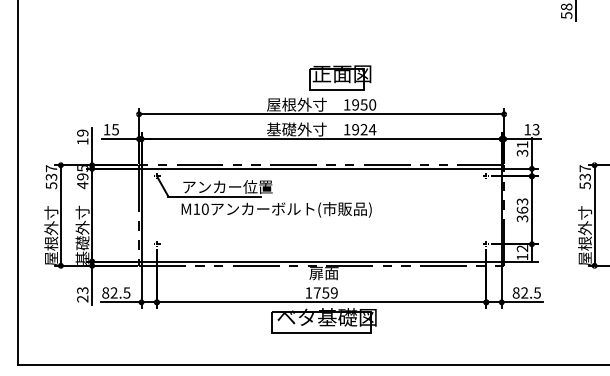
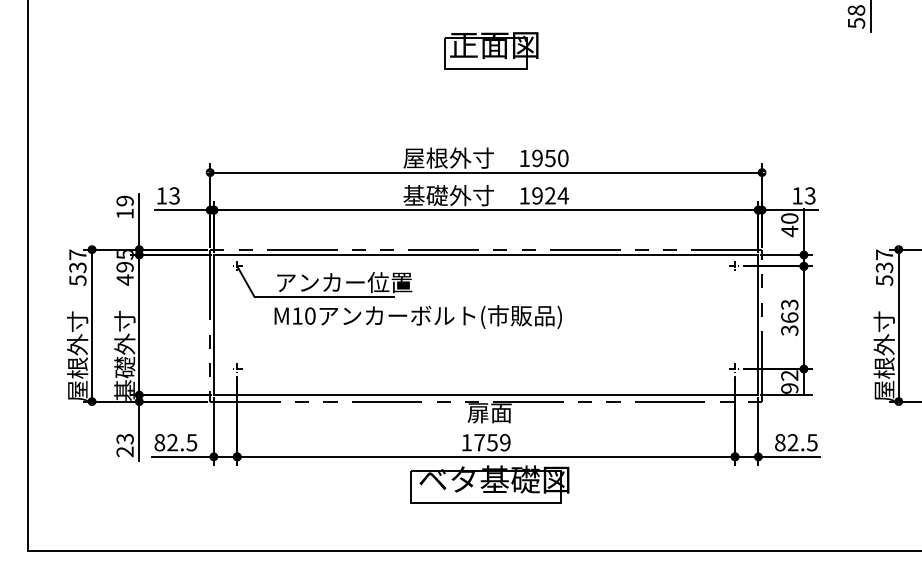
part: (340, 77) -> (491, 50), moved
text: (115, 129) -> (174, 195), 15 -> 13
text: (522, 149) -> (789, 225), 31 -> 40
text: (522, 256) -> (789, 387), 12 -> 92

